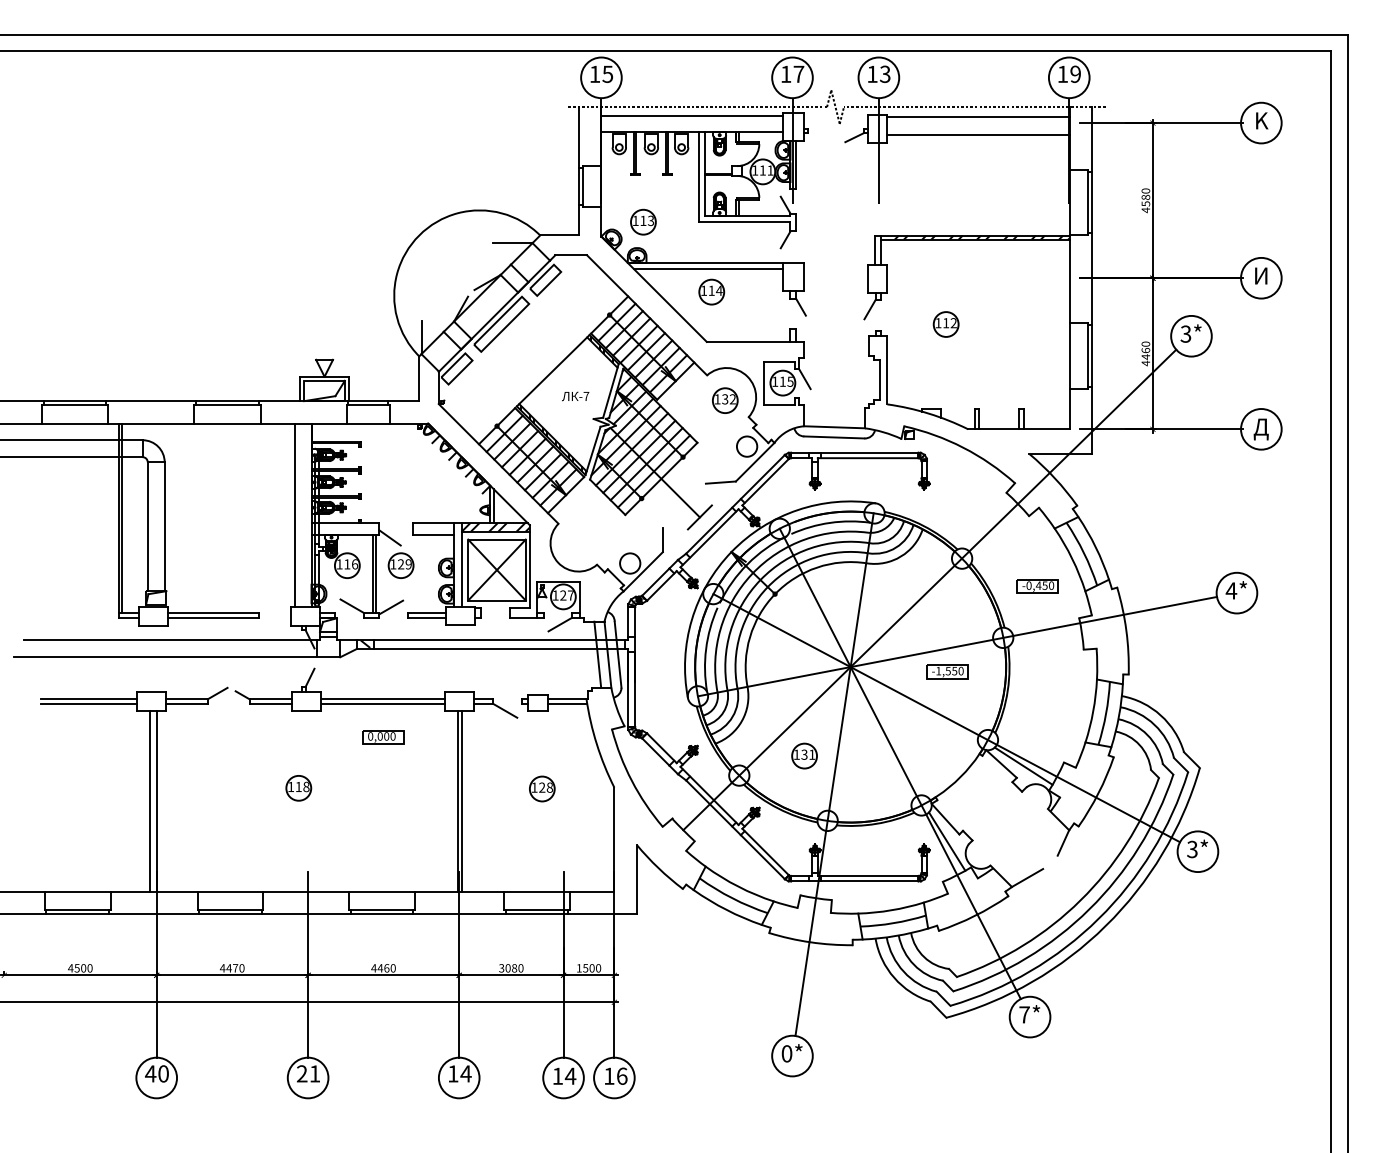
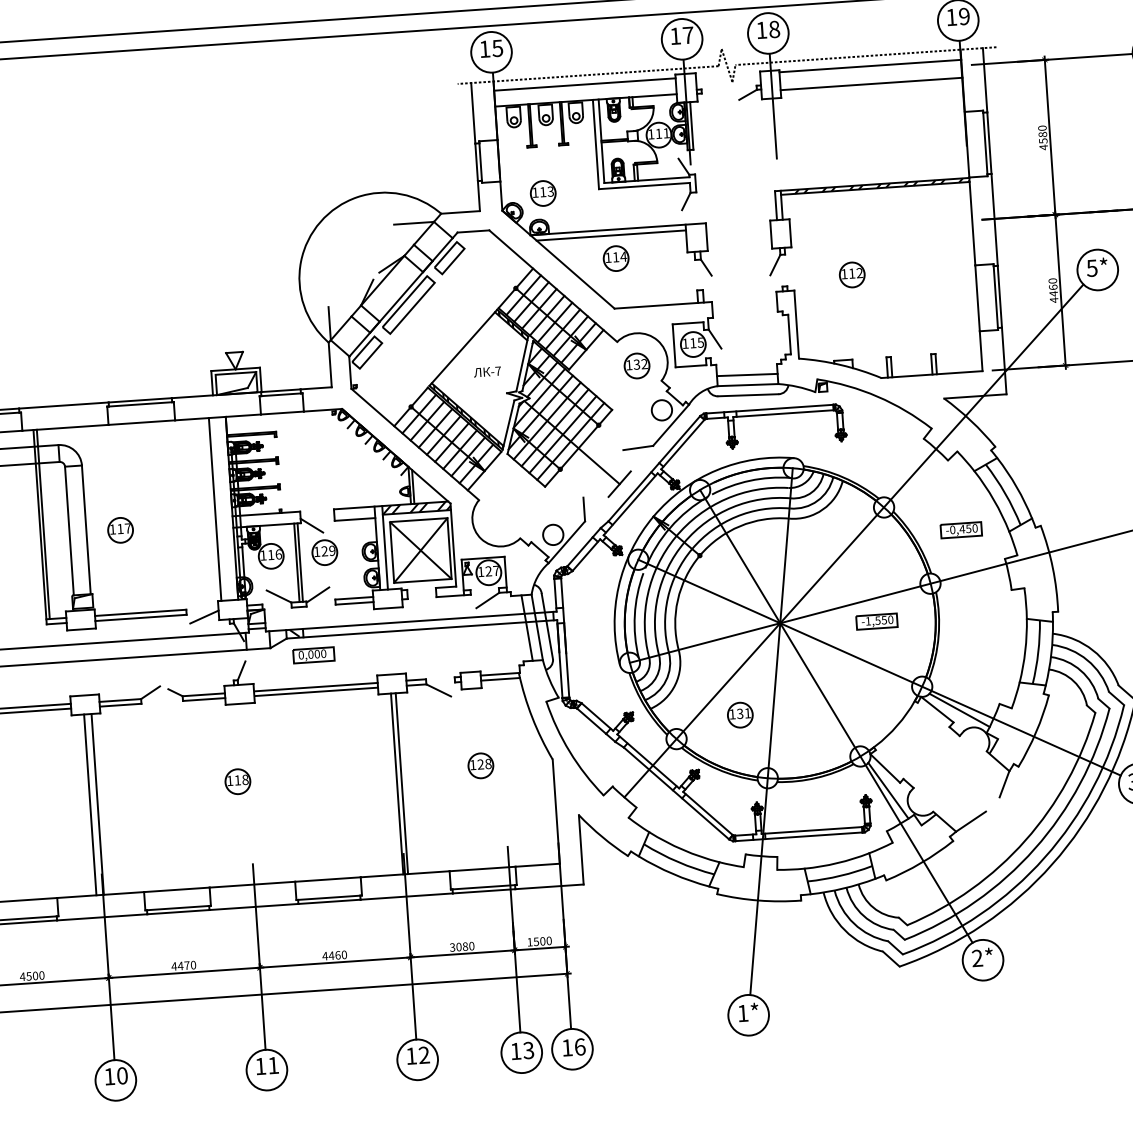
text: (884, 73) -> (773, 28), 13 -> 18
text: (1186, 333) -> (1092, 267), 3* -> 5*
line: (834, 417) -> (747, 375), added
part: (198, 529) -> (120, 530), added
line: (276, 621) -> (204, 616), added
part: (383, 737) -> (314, 655), moved
text: (1024, 1014) -> (977, 958), 7* -> 2*
text: (786, 1053) -> (742, 1013), 0* -> 1*
text: (150, 1073) -> (109, 1076), 40 -> 10
text: (302, 1073) -> (261, 1066), 21 -> 11
text: (465, 1073) -> (423, 1054), 14 -> 12
text: (570, 1075) -> (528, 1049), 14 -> 13

